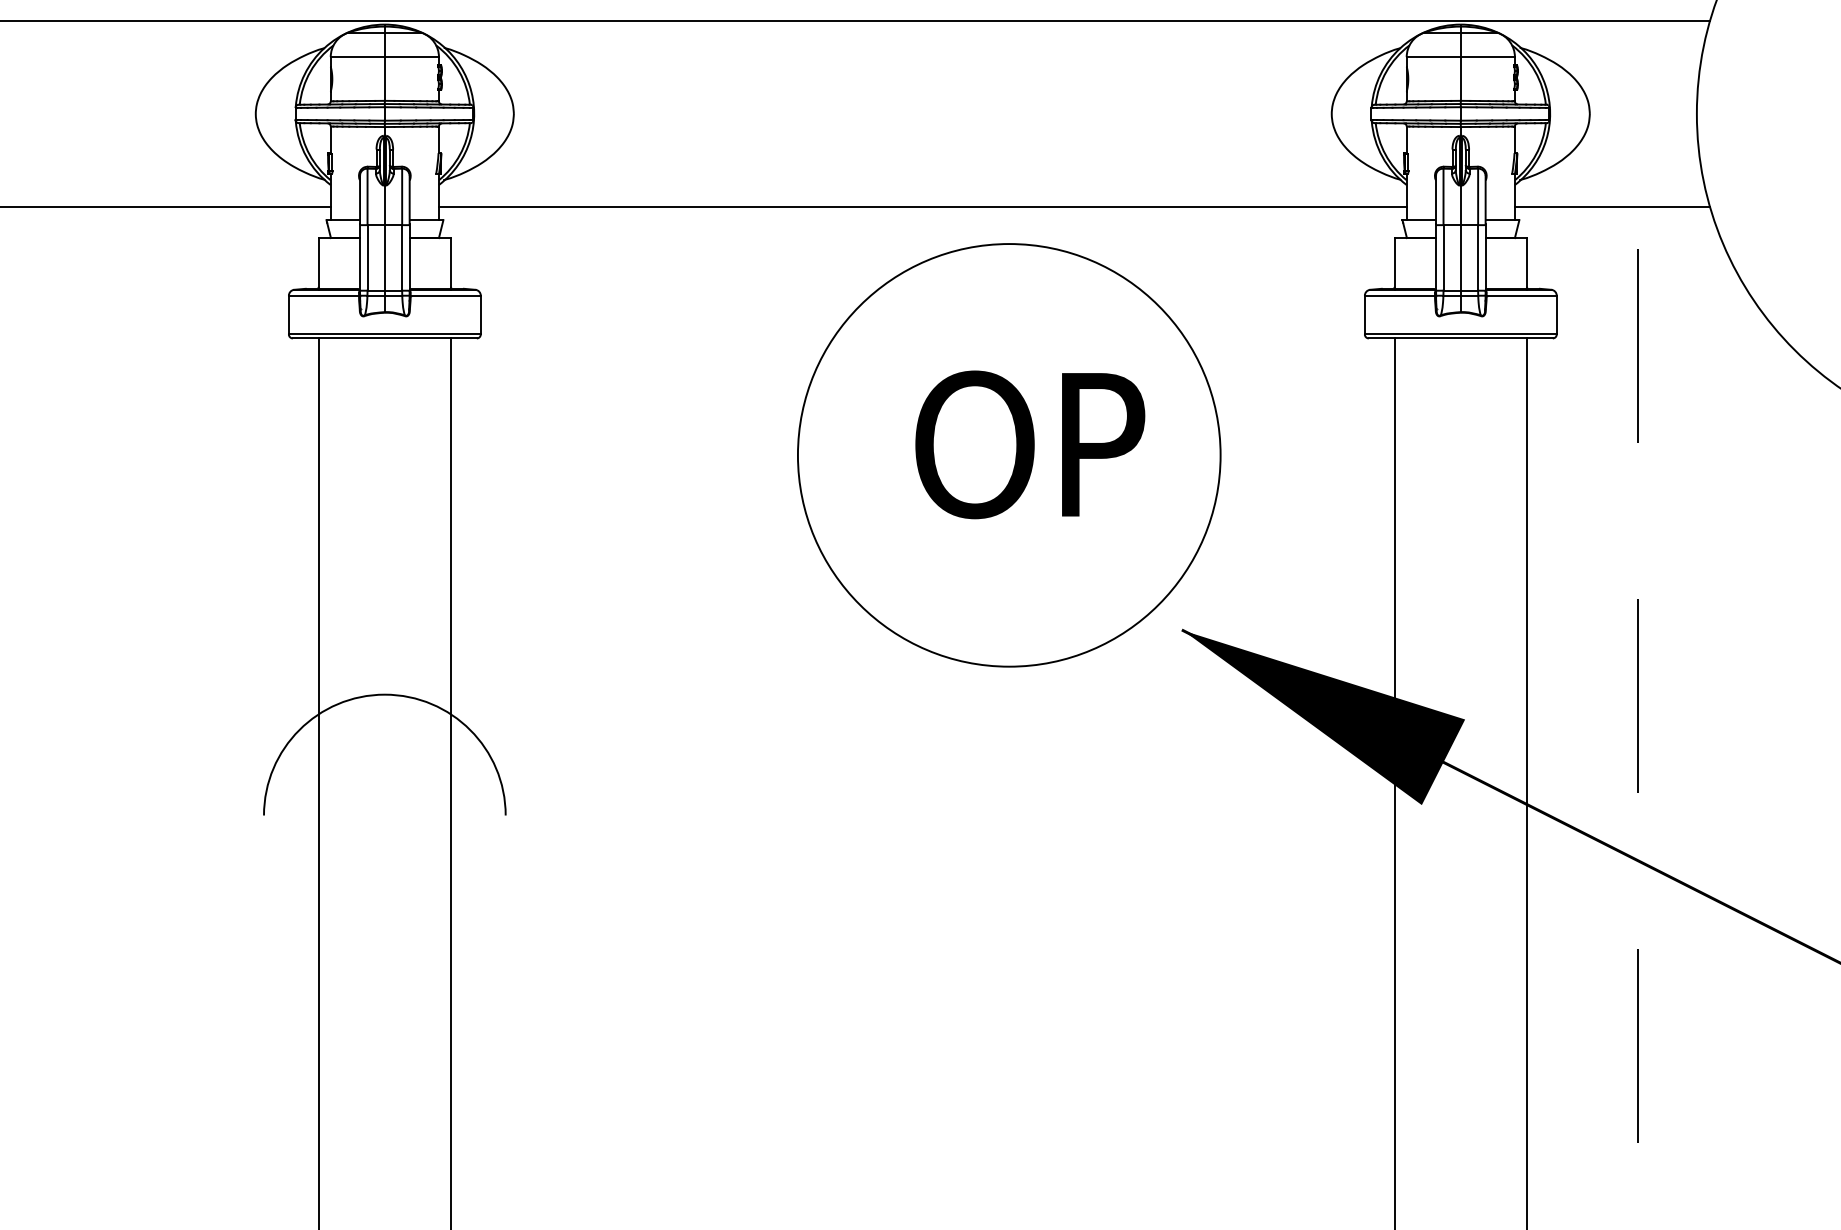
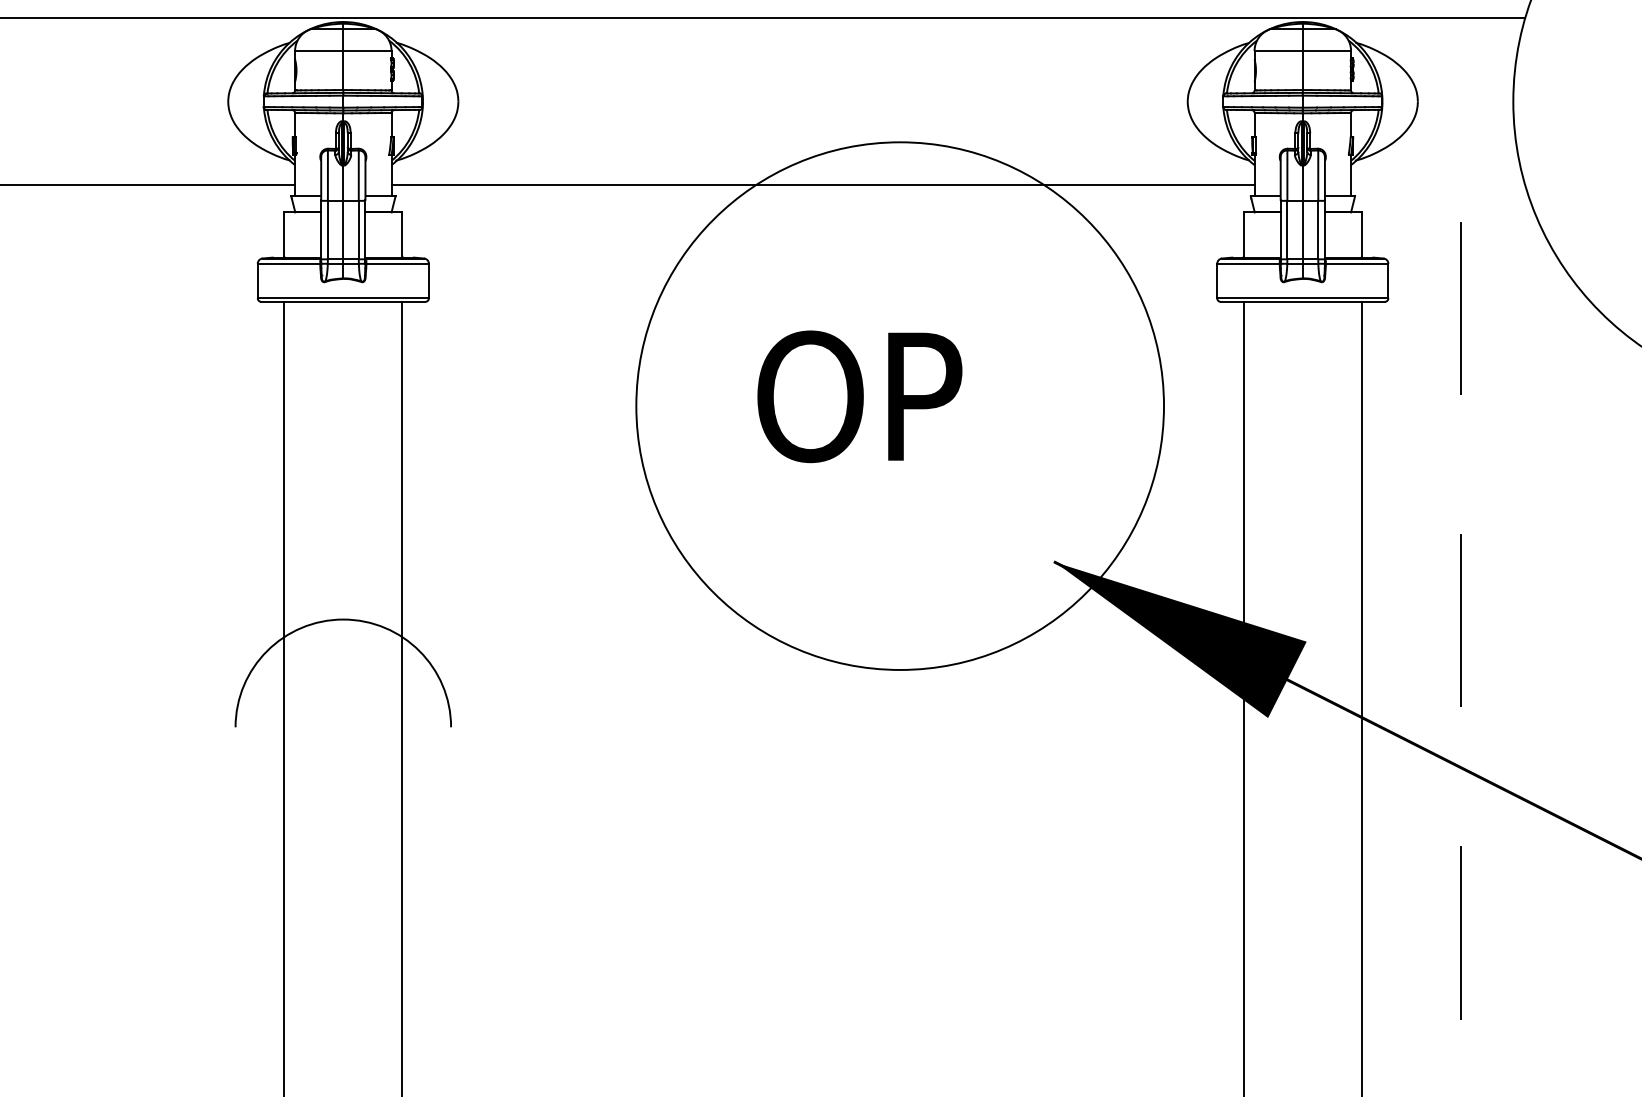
line: (1612, 206) -> (1438, 184), removed
text: (1029, 444) -> (859, 396), moved
circle: (1008, 454) -> (899, 405), size x1.4

